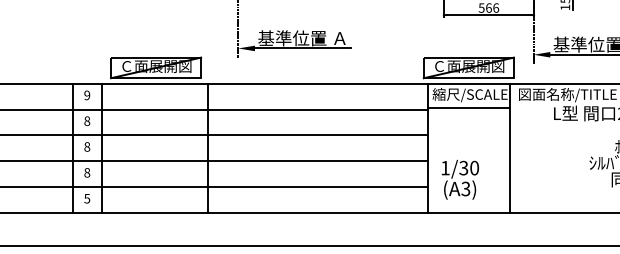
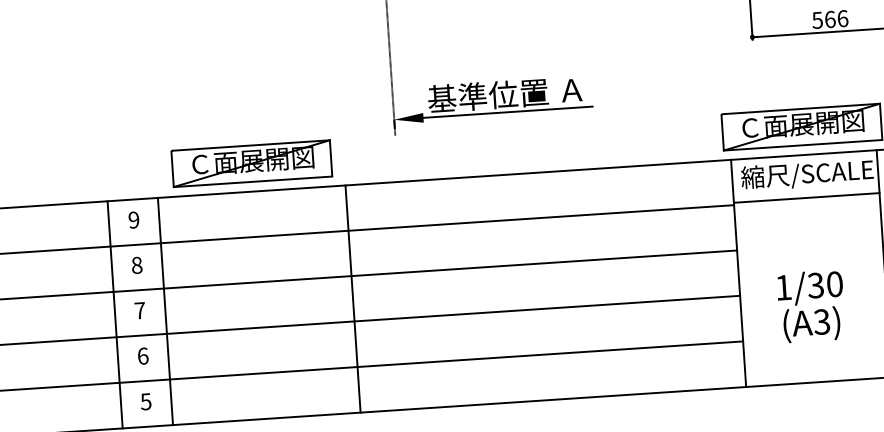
text: (87, 146) -> (140, 309), 8 -> 7
text: (87, 172) -> (143, 355), 8 -> 6
text: (459, 179) -> (809, 306), moved

